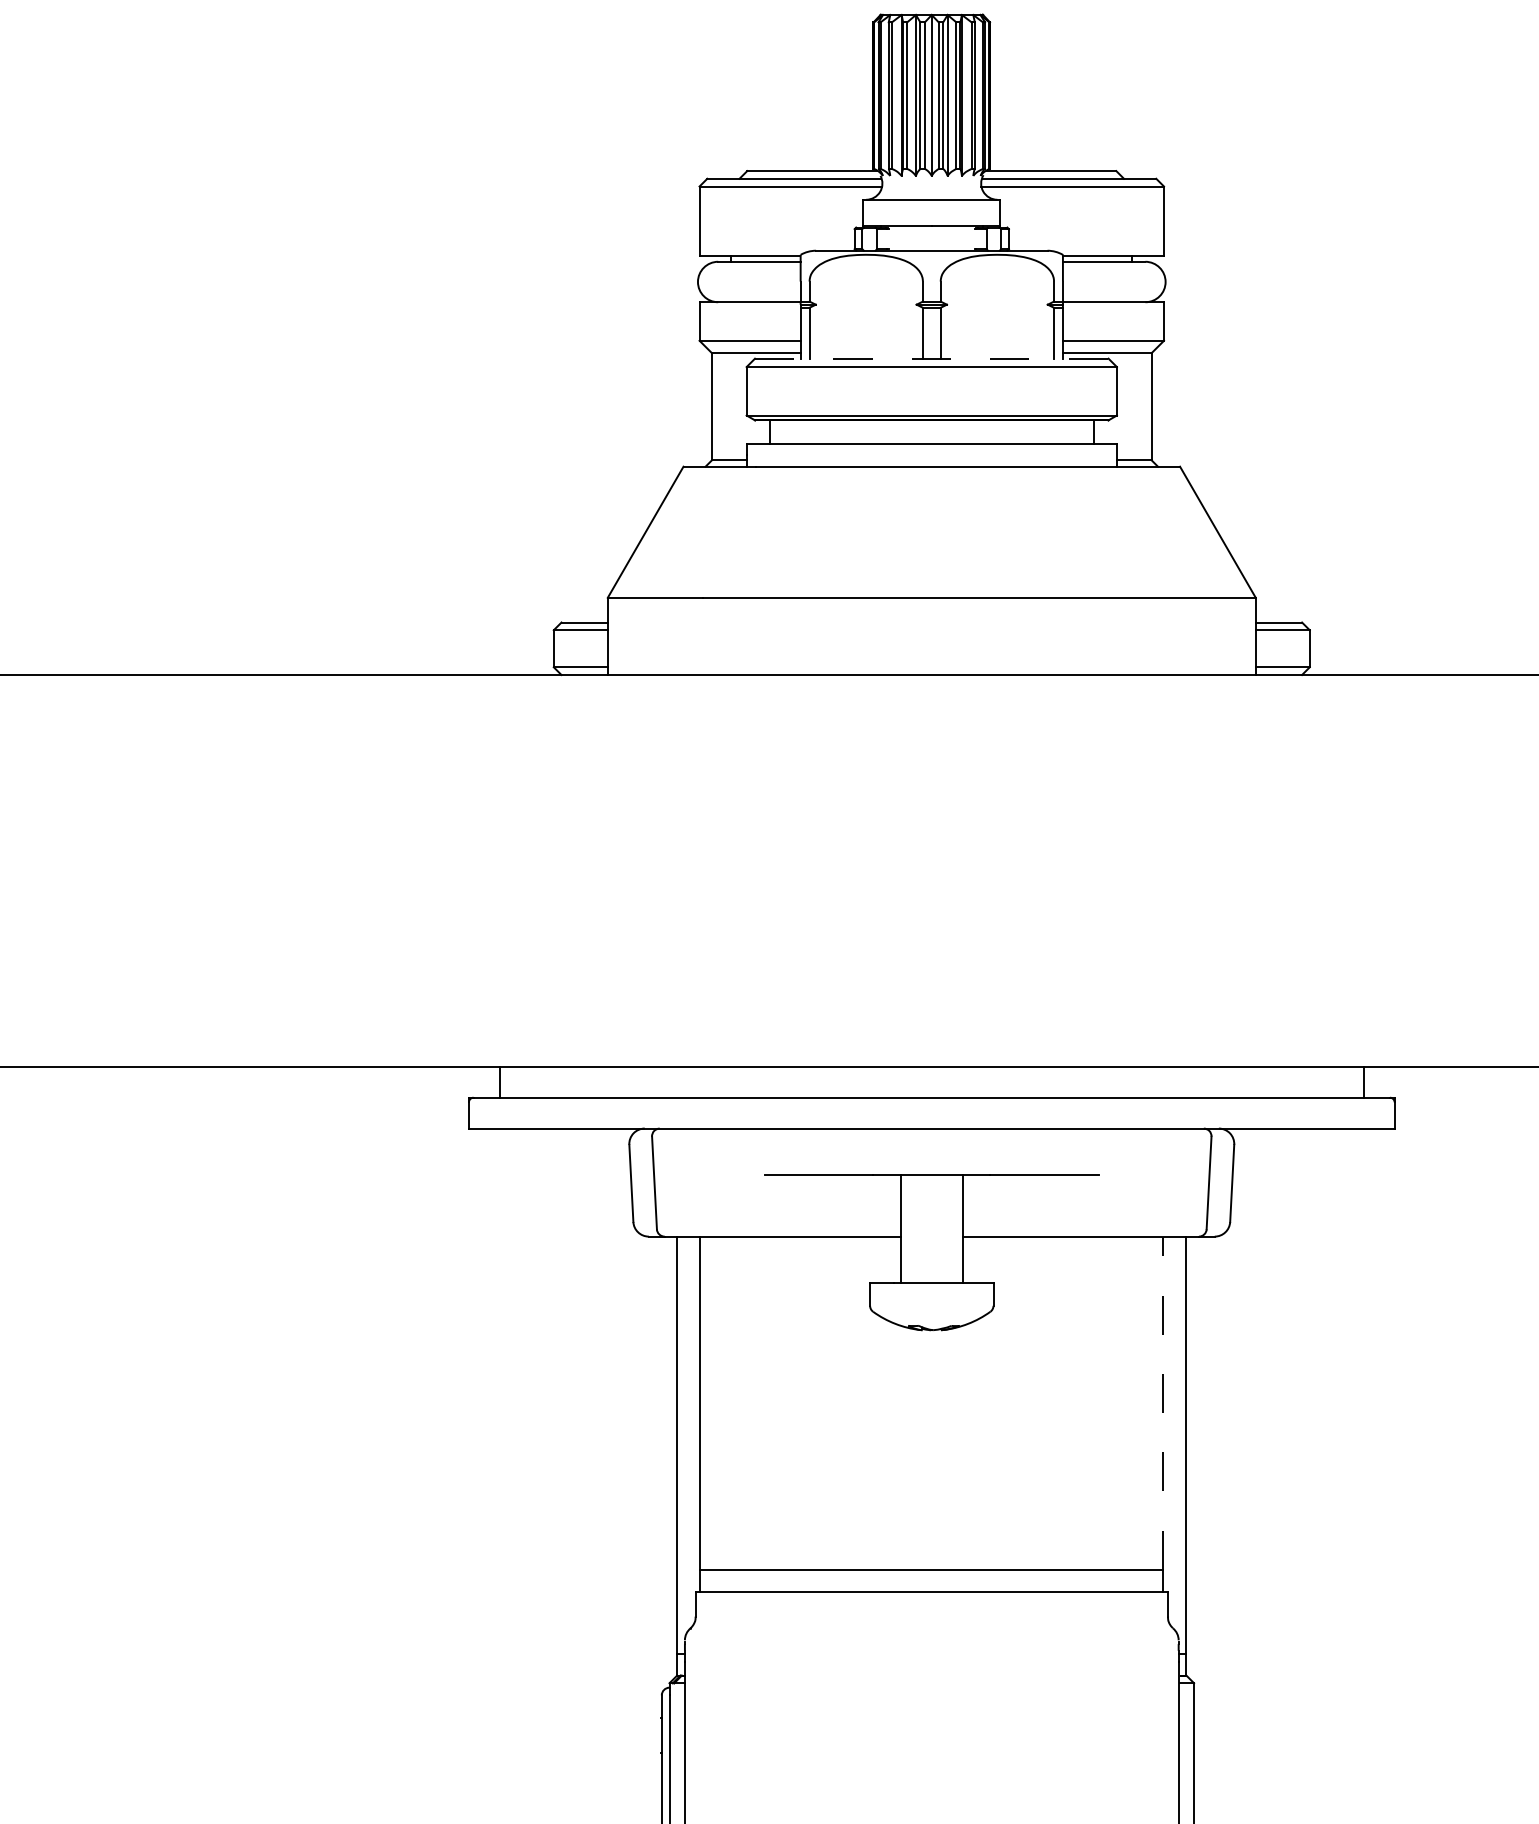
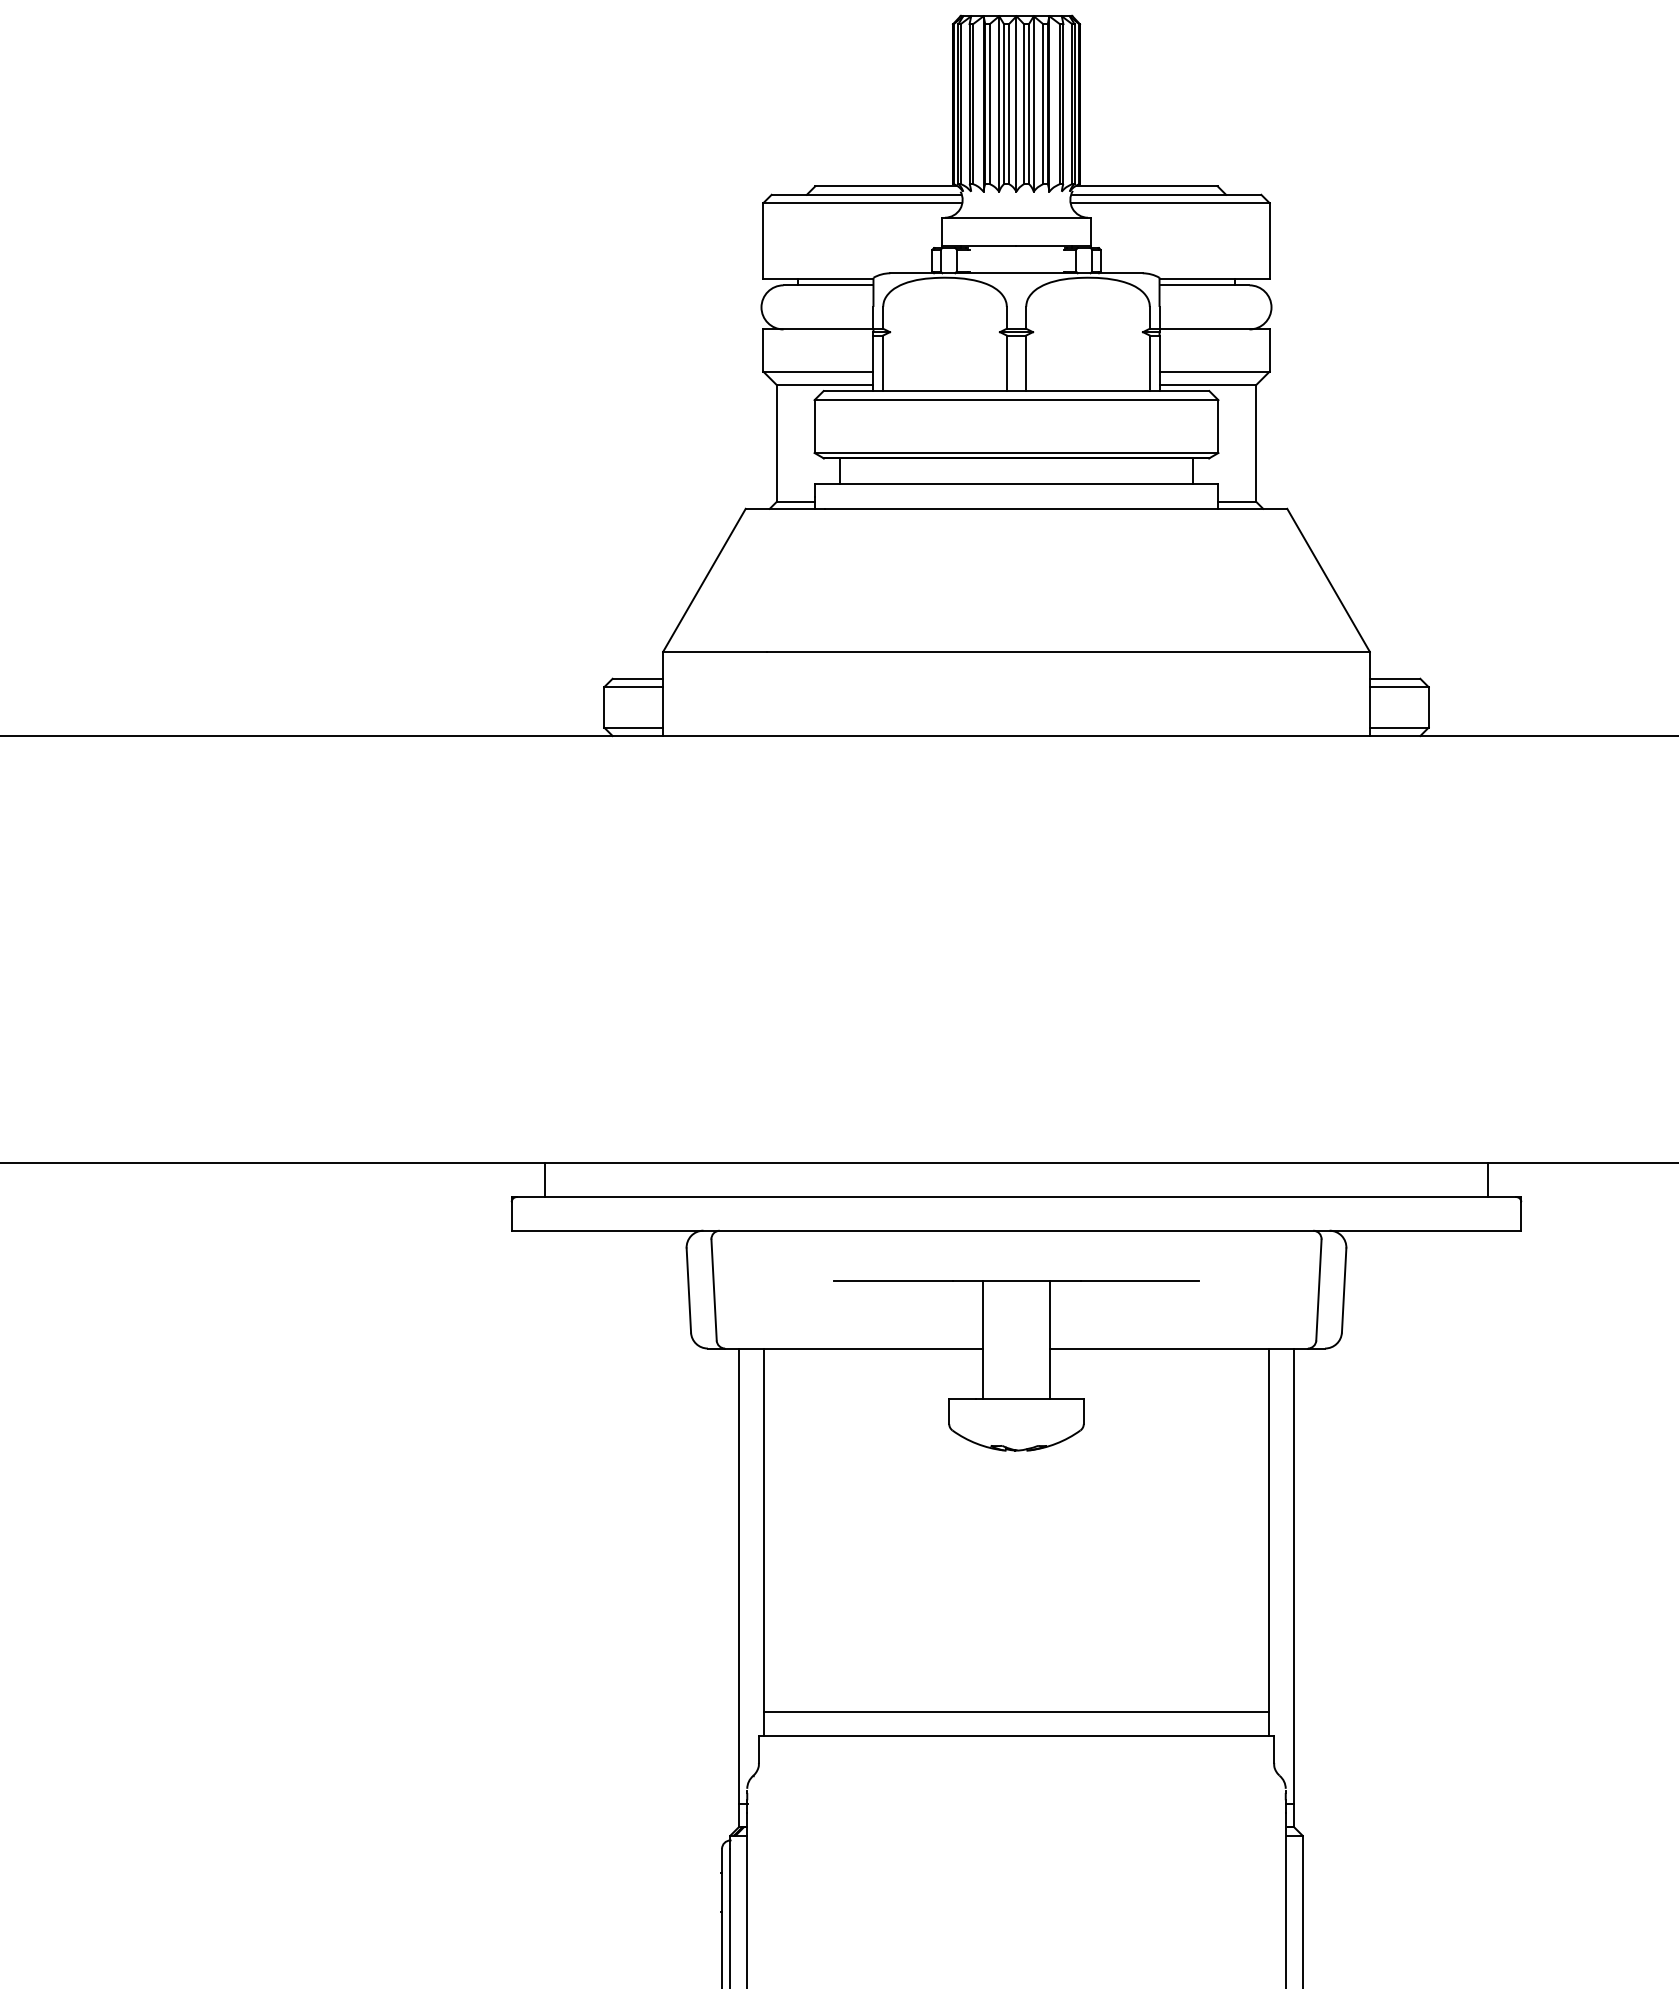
line: (931, 359) -> (1016, 391), dashed -> solid
line: (1162, 1403) -> (1268, 1530), dashed -> solid

